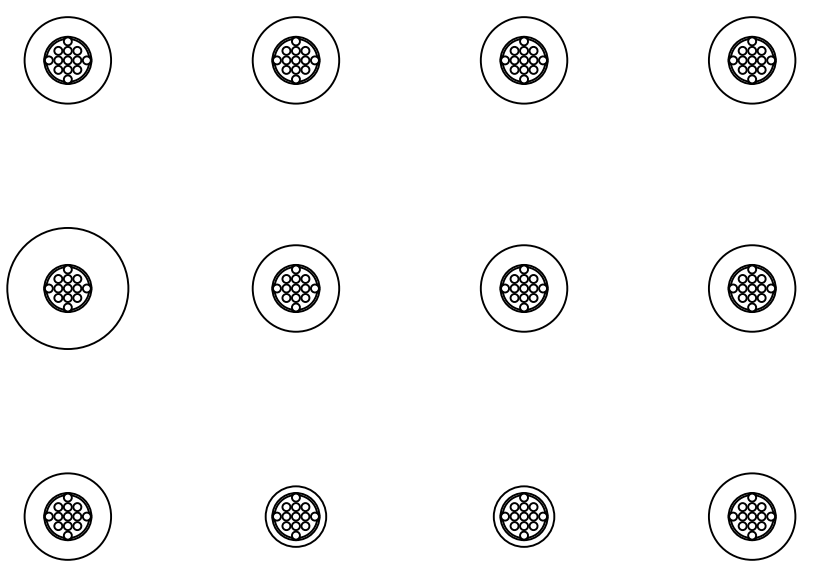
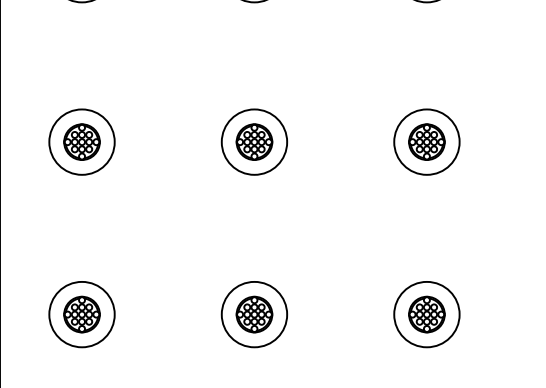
circle: (67, 288) -> (81, 142), size x0.71
circle: (295, 516) -> (254, 314), size x1.43
circle: (523, 516) -> (426, 314), size x1.43

